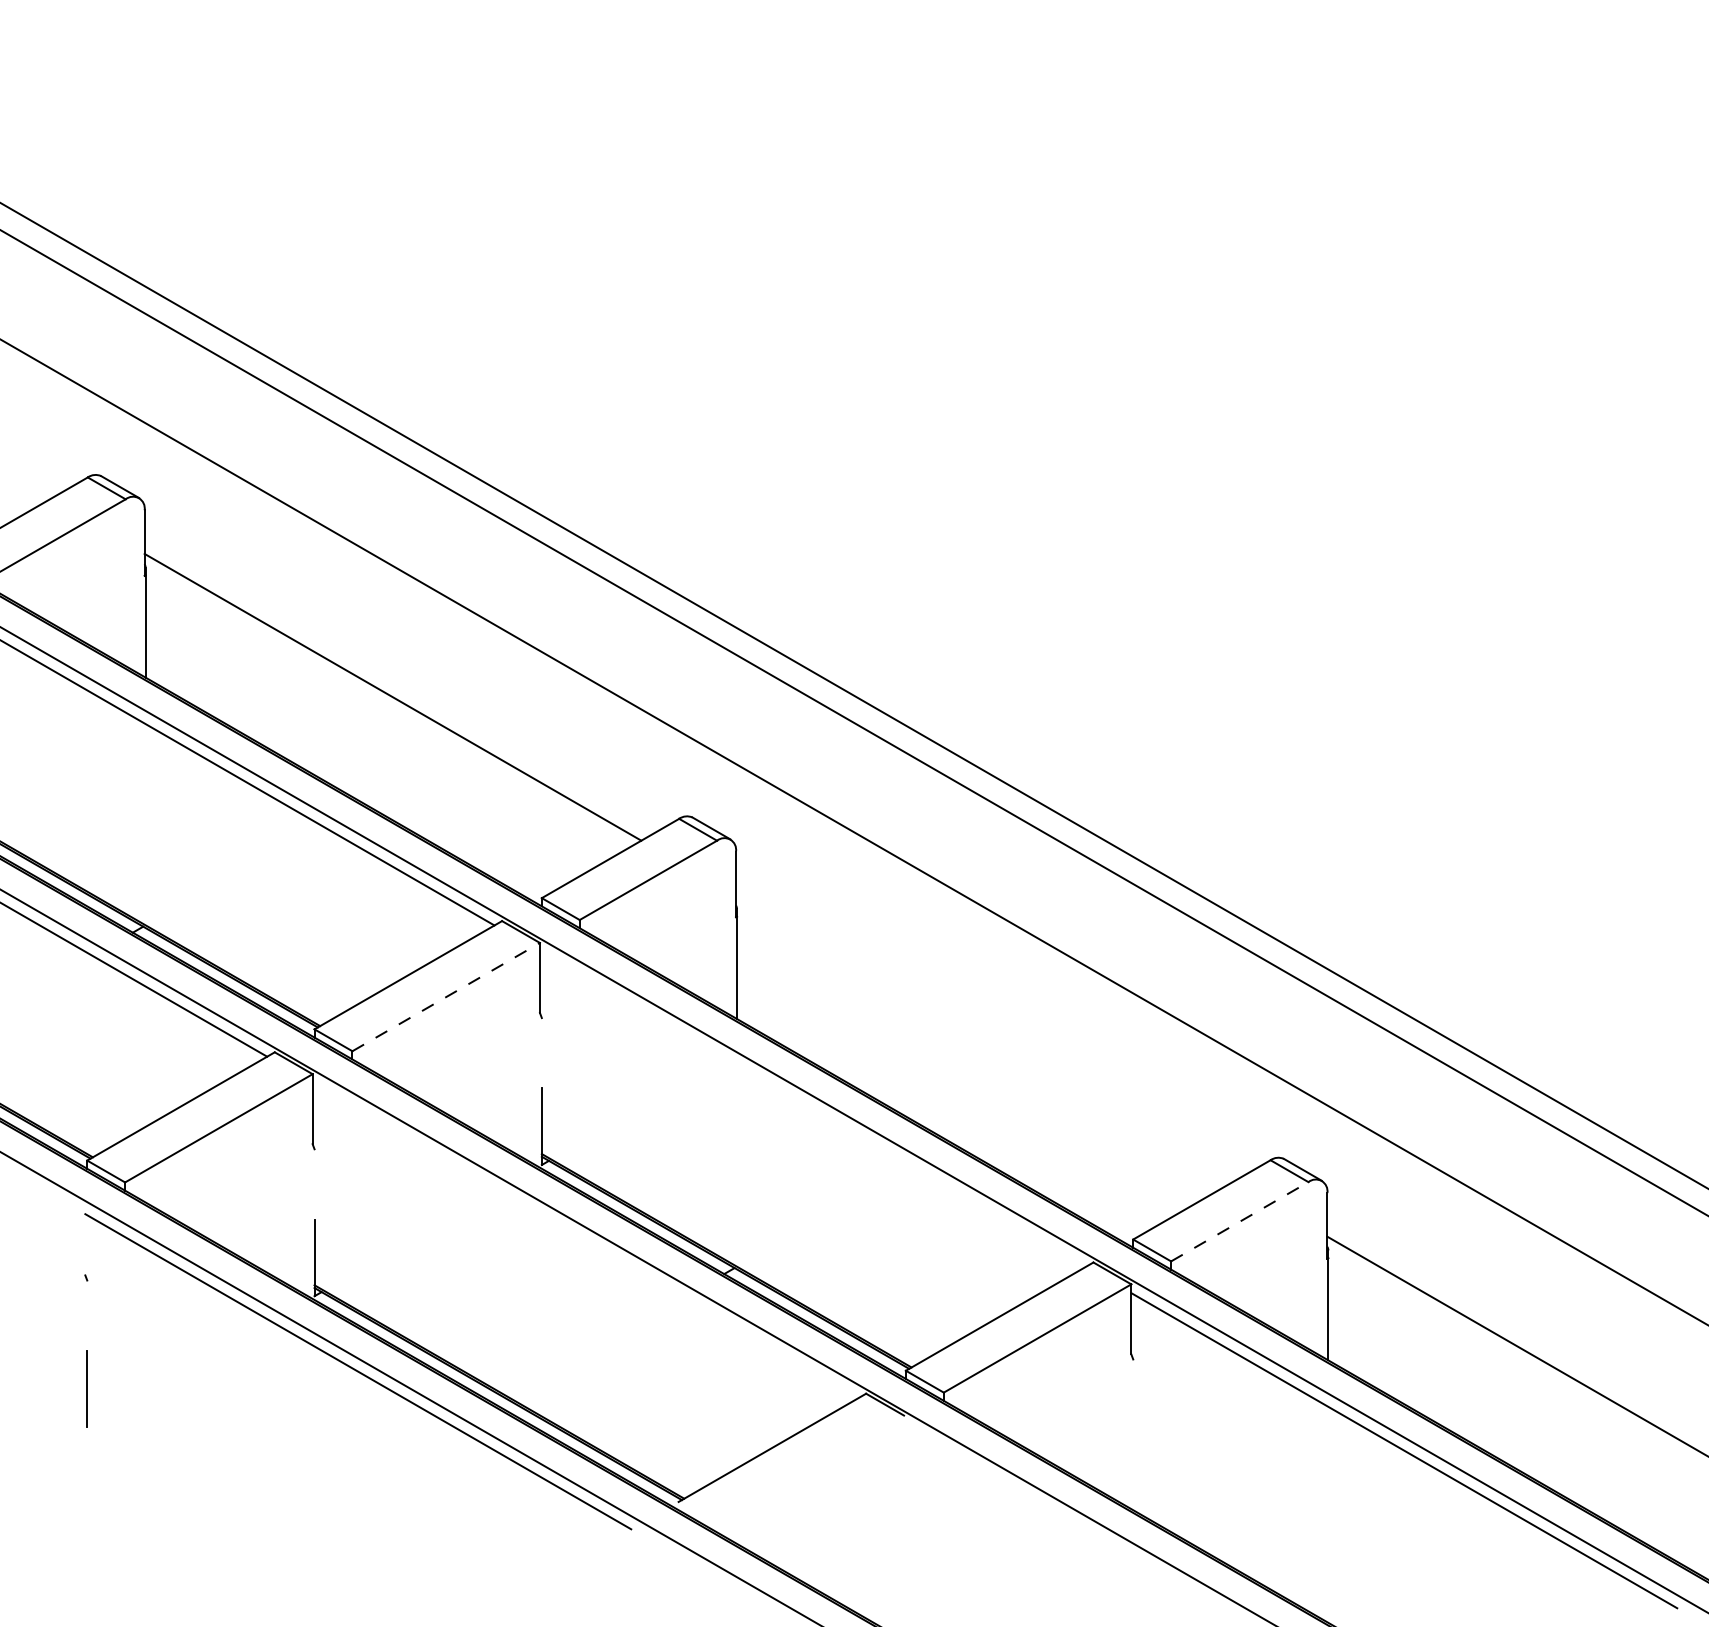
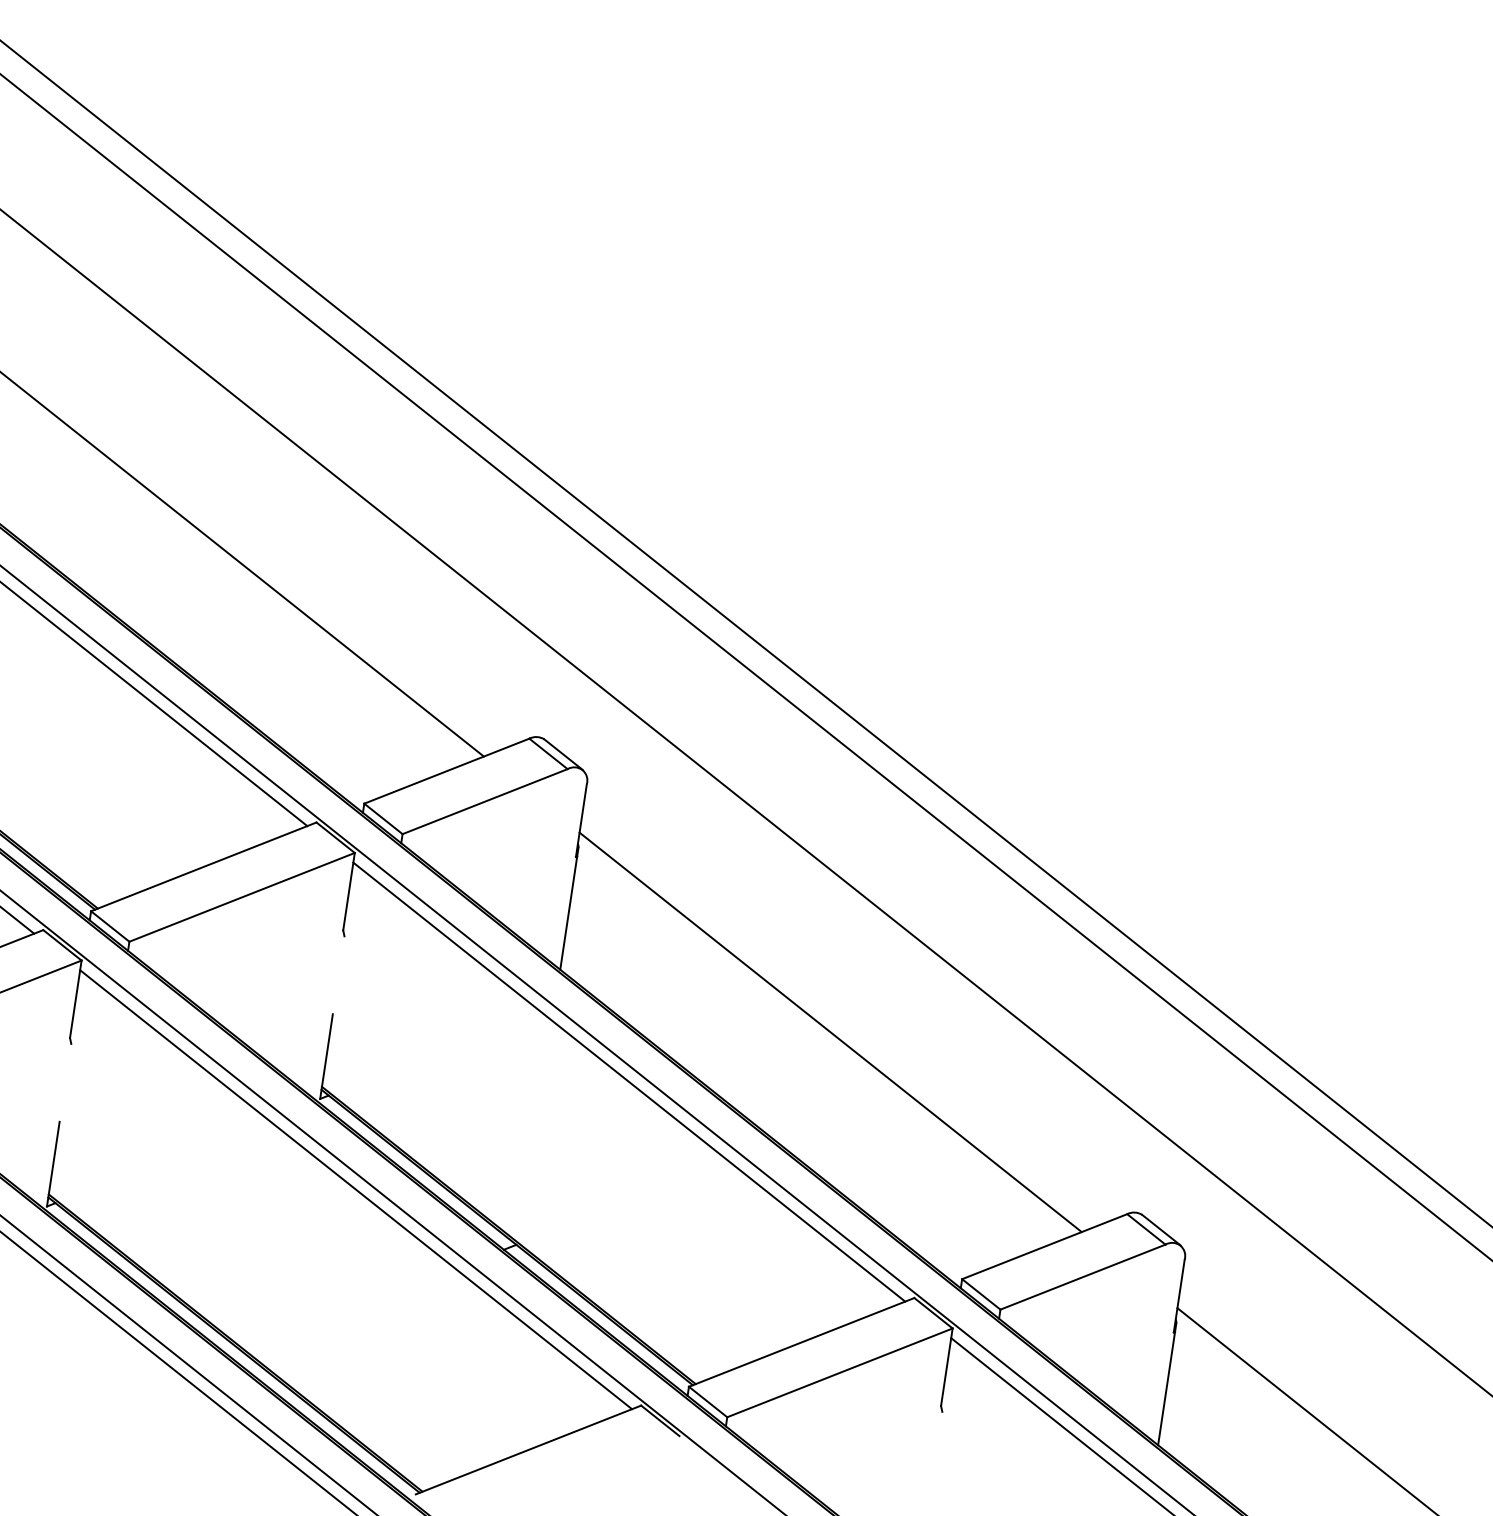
line: (446, 996) -> (242, 896), dashed -> solid
line: (984, 1038) -> (830, 1032), added
line: (812, 1108) -> (628, 1081), added
line: (1240, 1221) -> (1083, 1276), dashed -> solid
line: (585, 1240) -> (355, 1189), added

